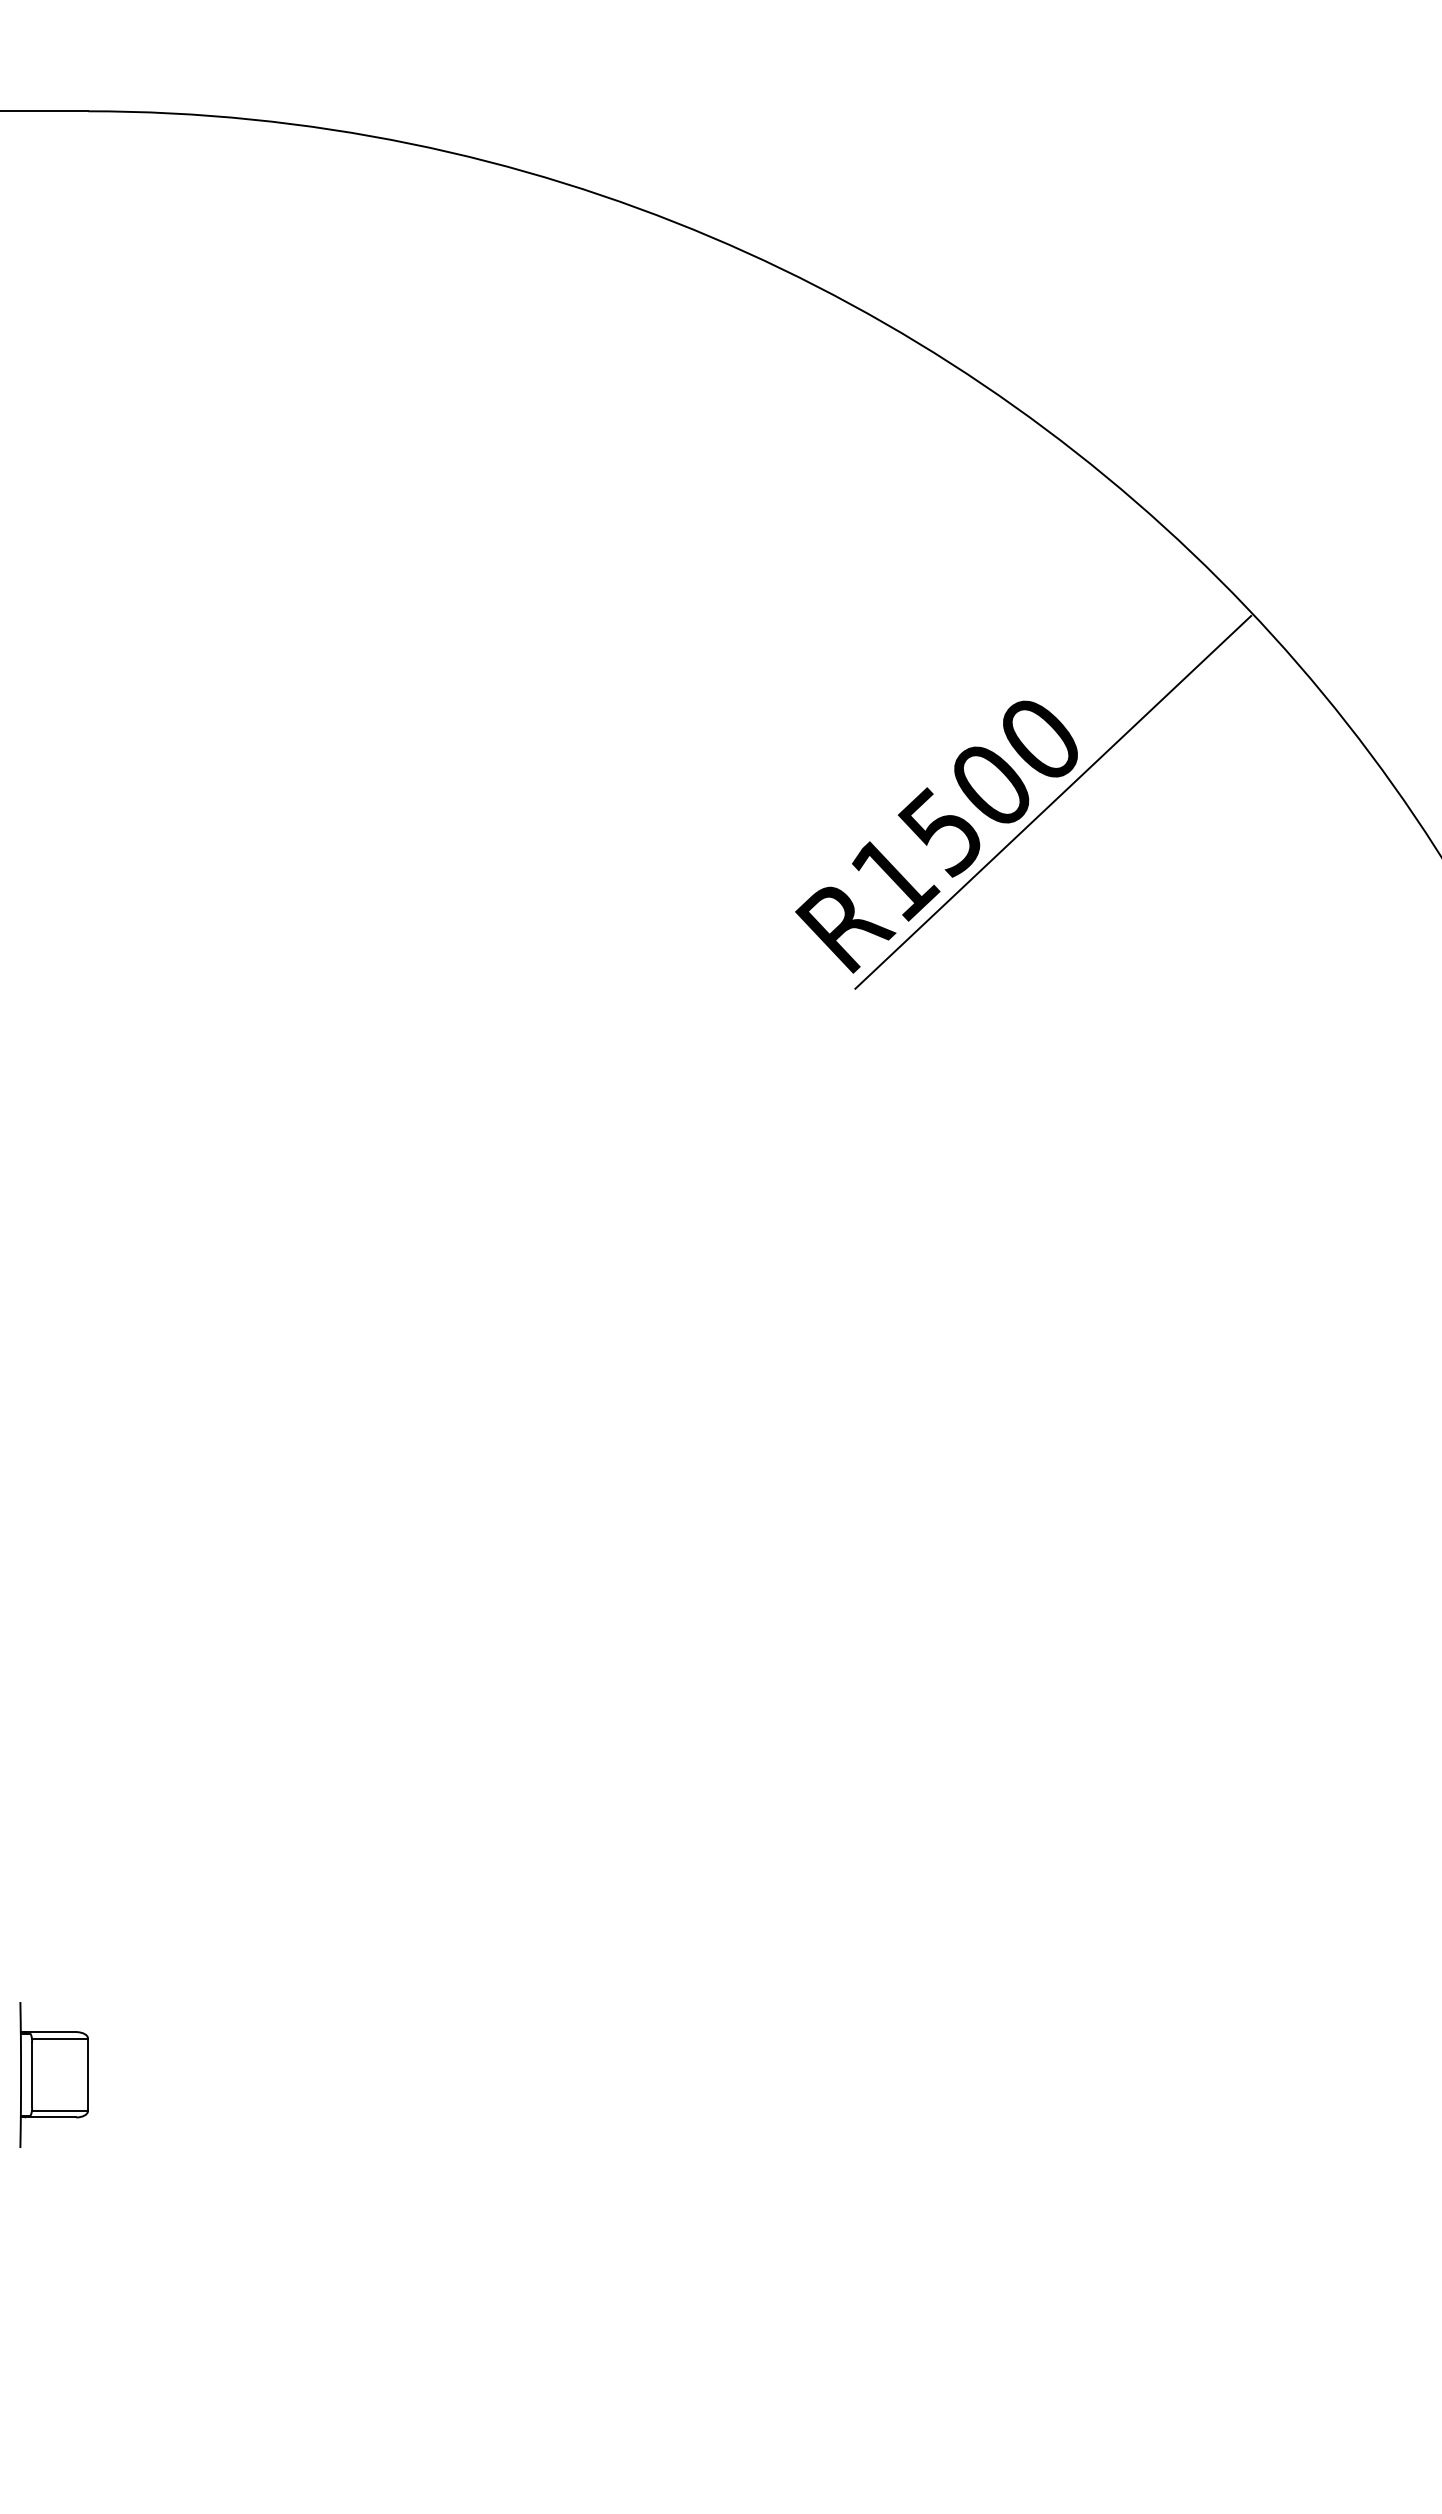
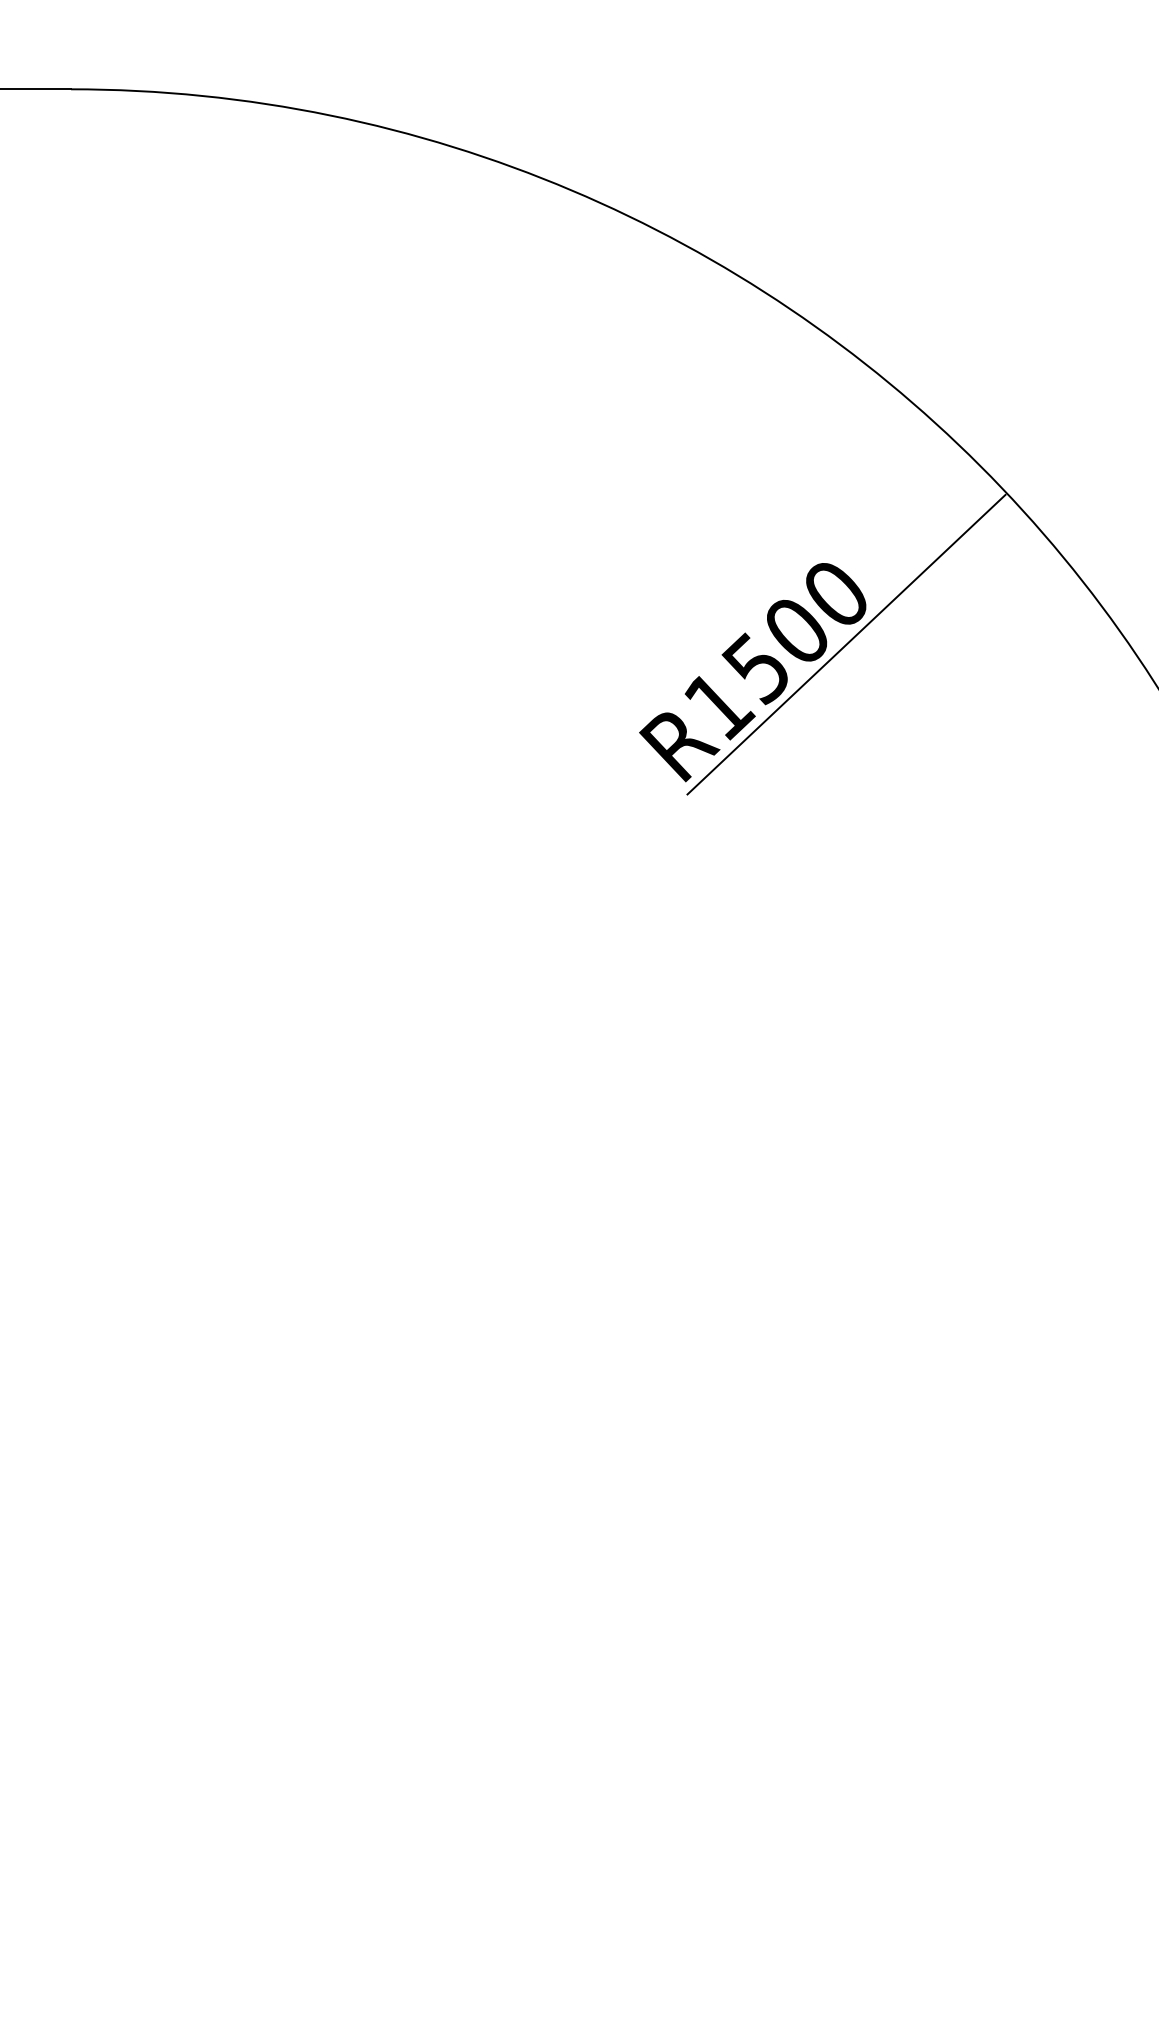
part: (53, 2074) -> (43, 1666), removed

